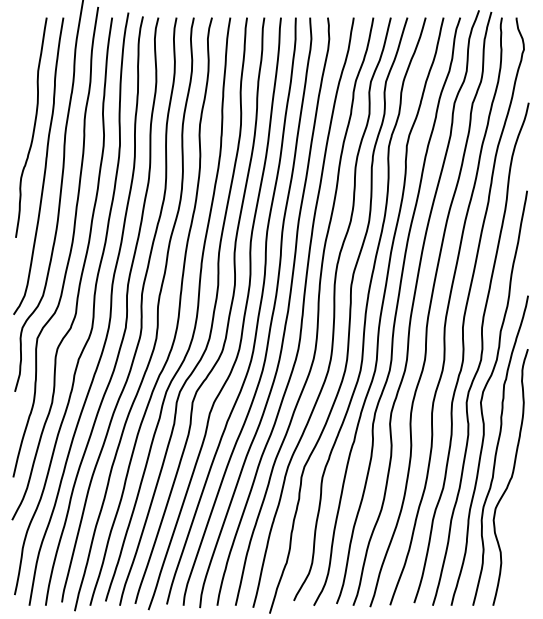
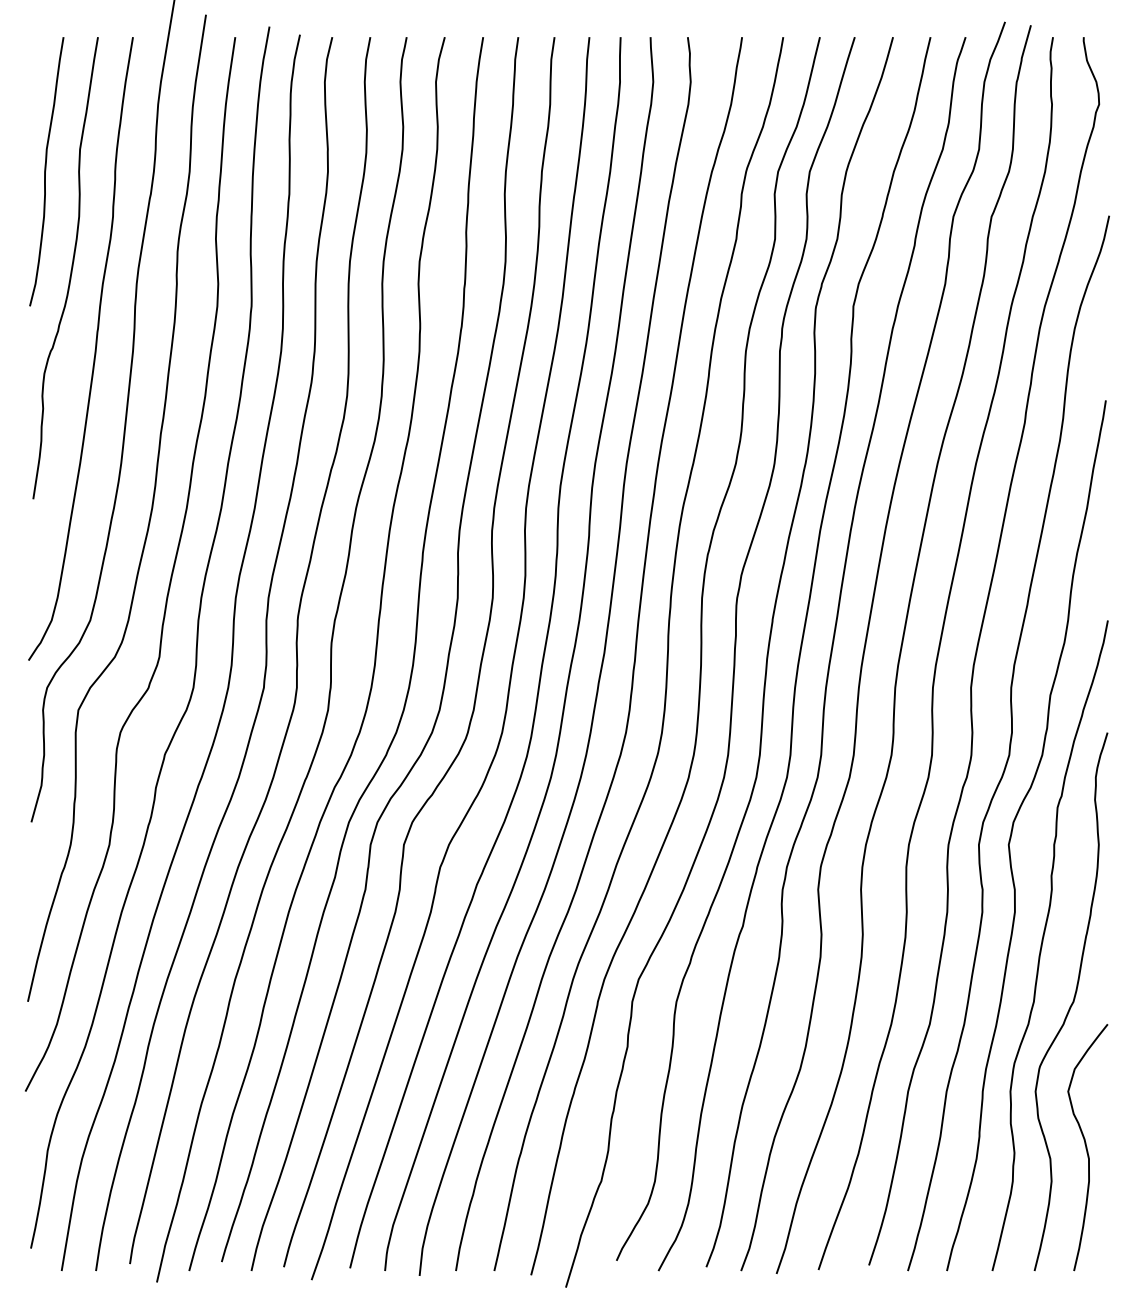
curve: (22, 81) -> (47, 171), added
curve: (518, 546) -> (1087, 1146), added

